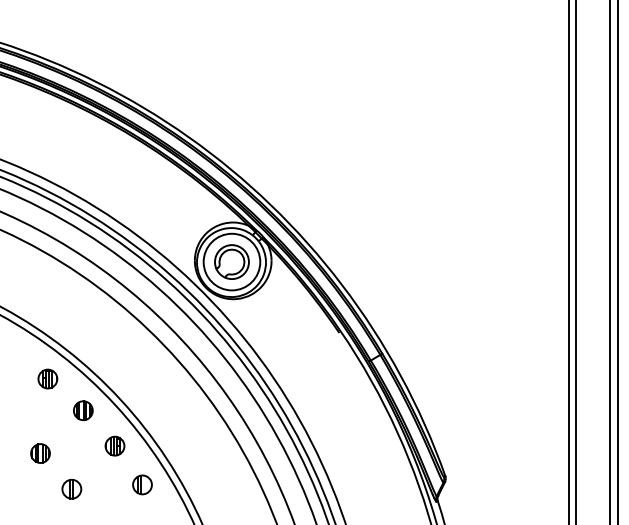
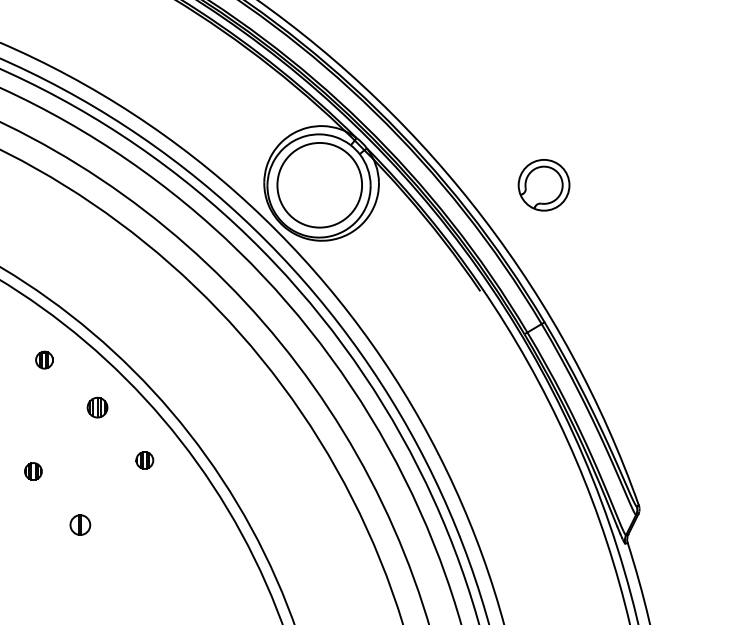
part: (231, 261) -> (543, 184), moved
part: (47, 378) -> (43, 359), size x0.6
part: (83, 410) -> (97, 407), size x0.7
part: (114, 445) -> (144, 459), size x0.6
part: (40, 453) -> (33, 471), size x0.6
part: (142, 484) -> (185, 517), removed
part: (71, 489) -> (79, 525), size x0.7

